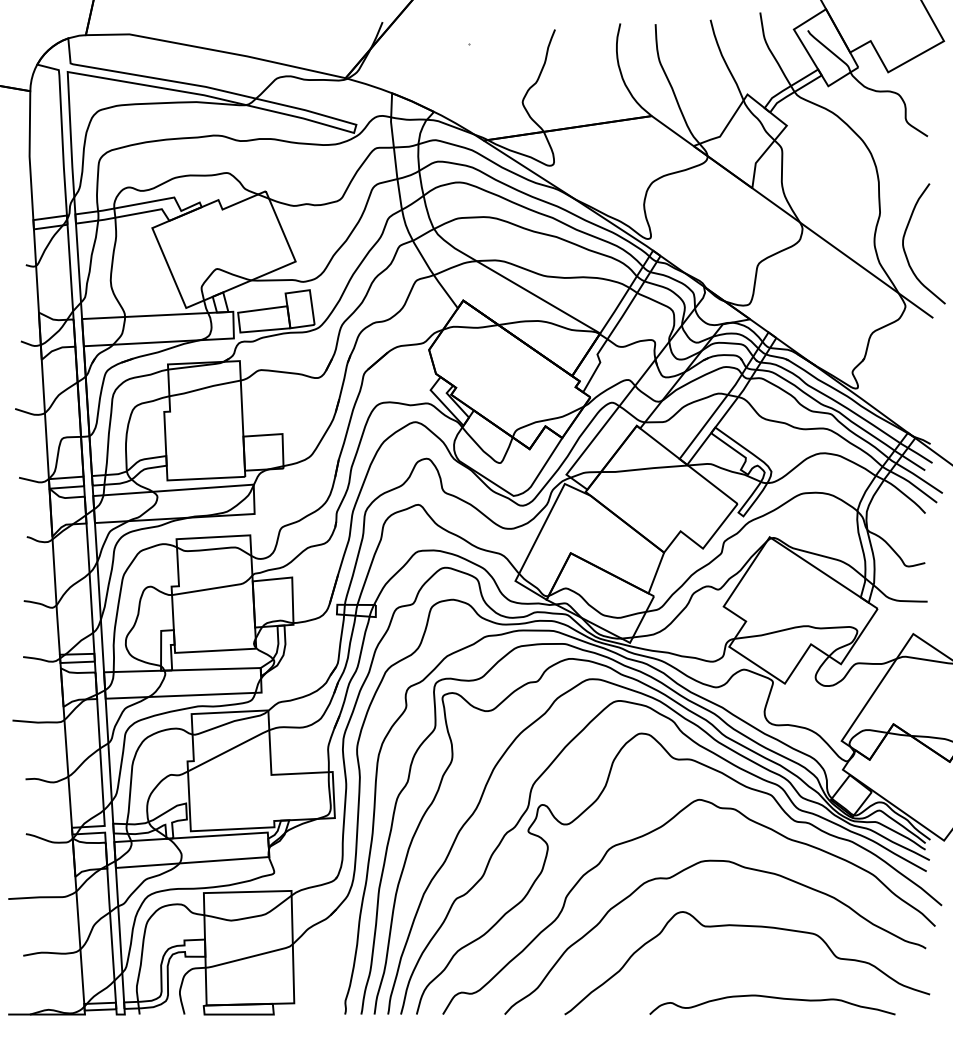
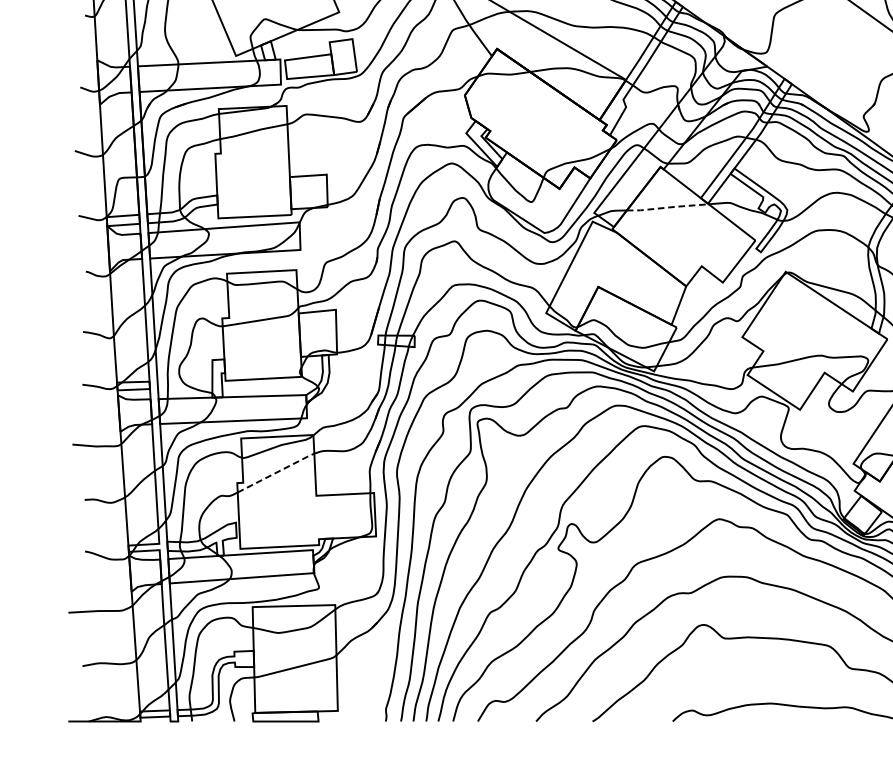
line: (644, 469) -> (667, 208), solid -> dashed
line: (229, 750) -> (276, 472), solid -> dashed

